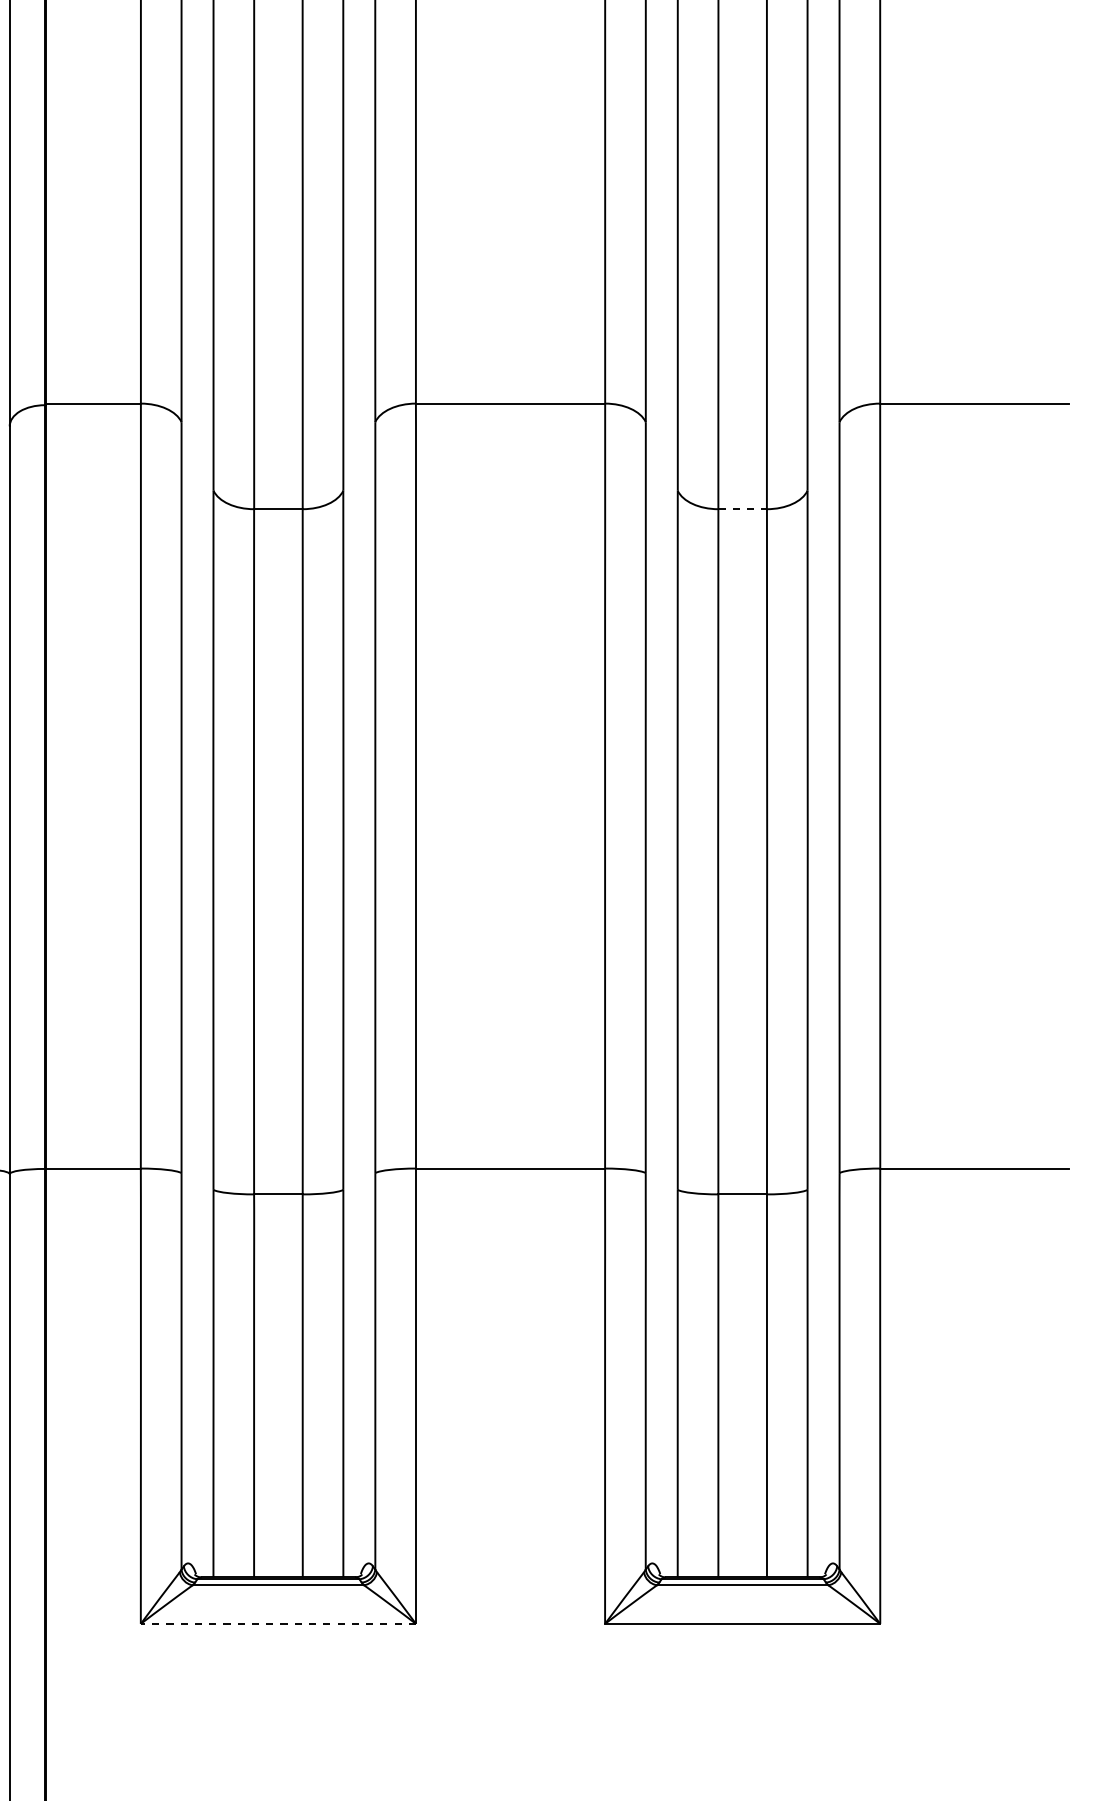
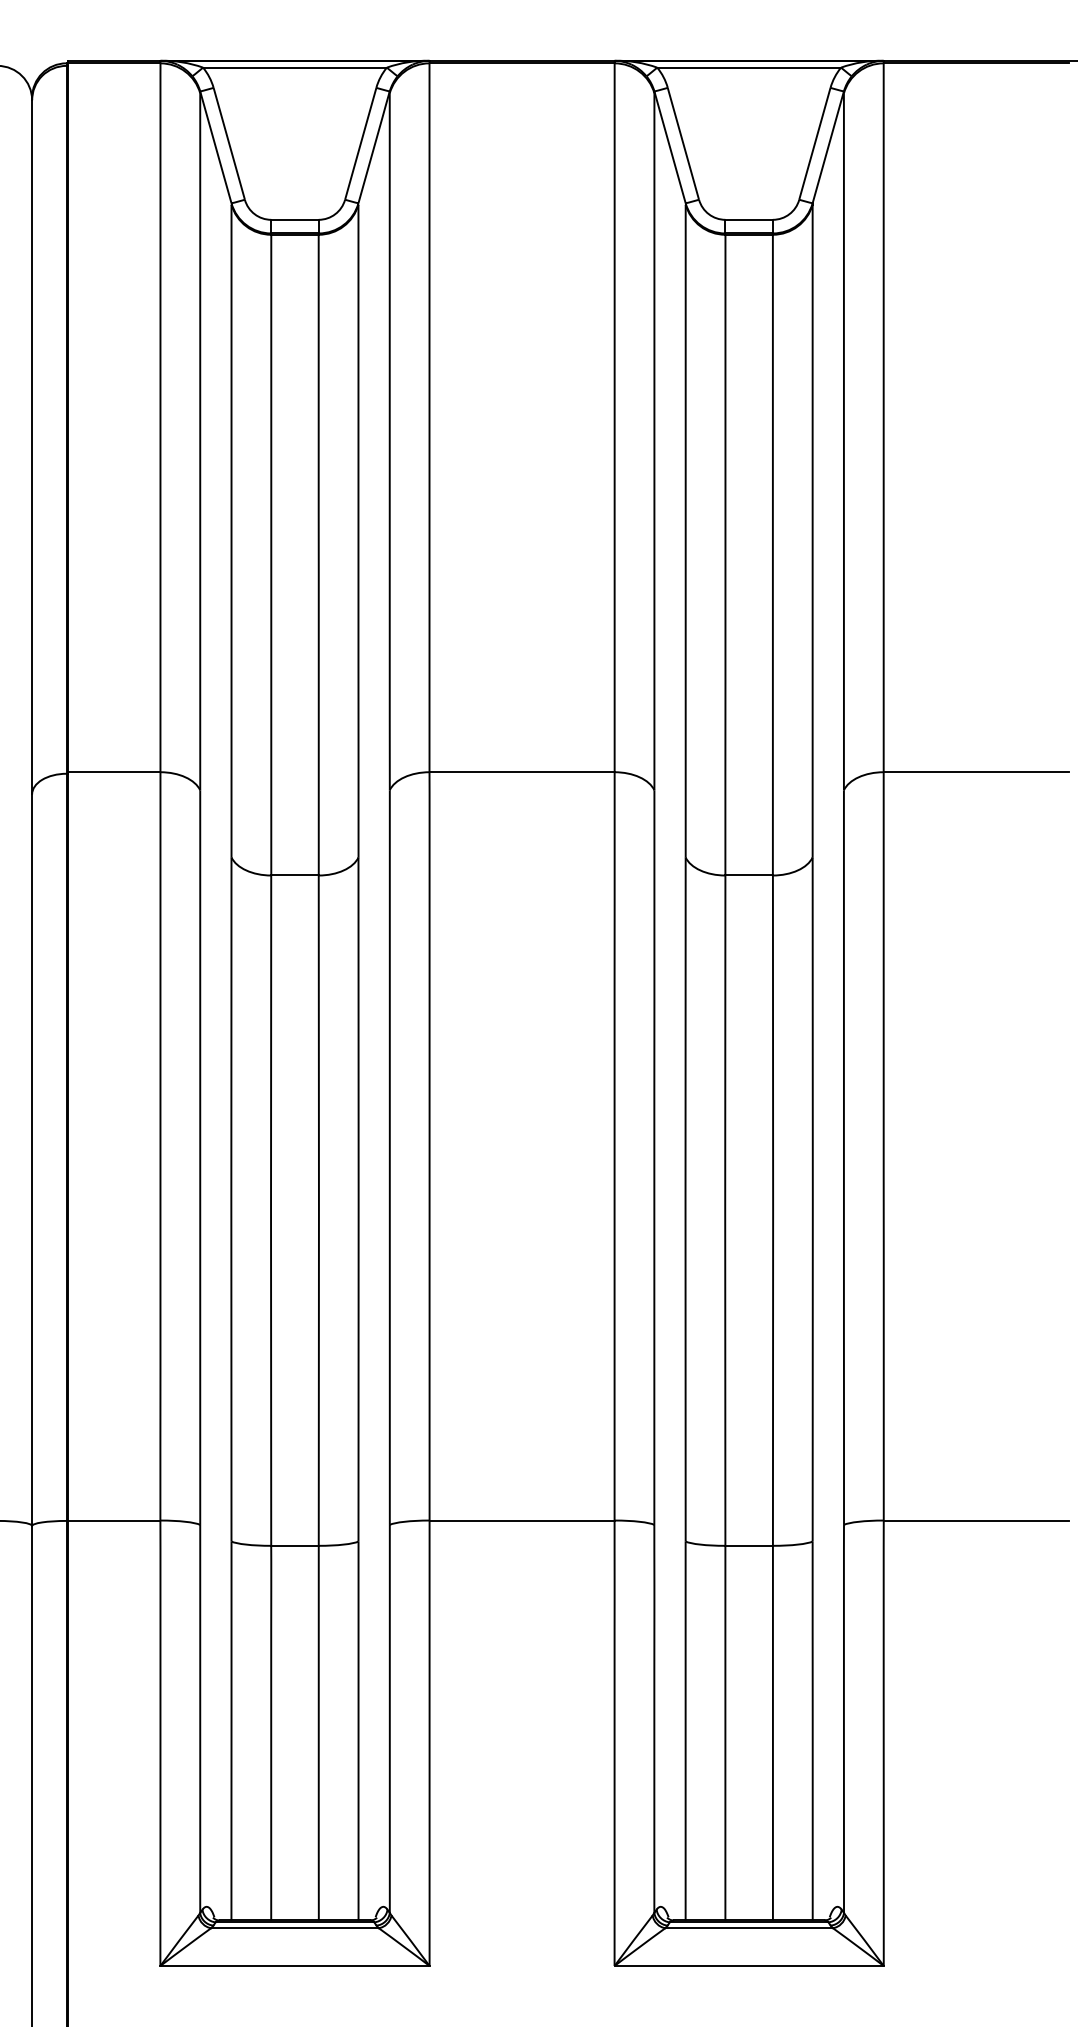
line: (743, 509) -> (749, 875), dashed -> solid
line: (277, 1623) -> (294, 1965), dashed -> solid

